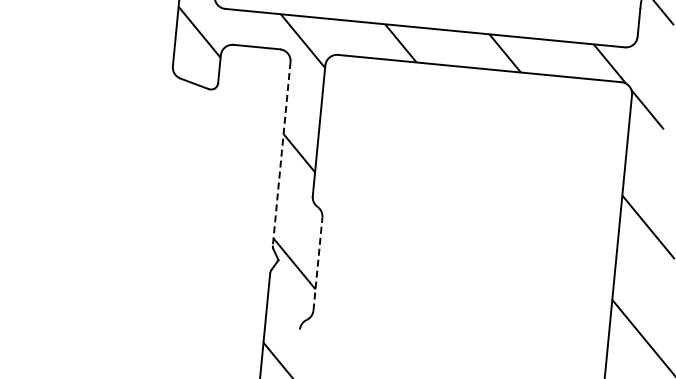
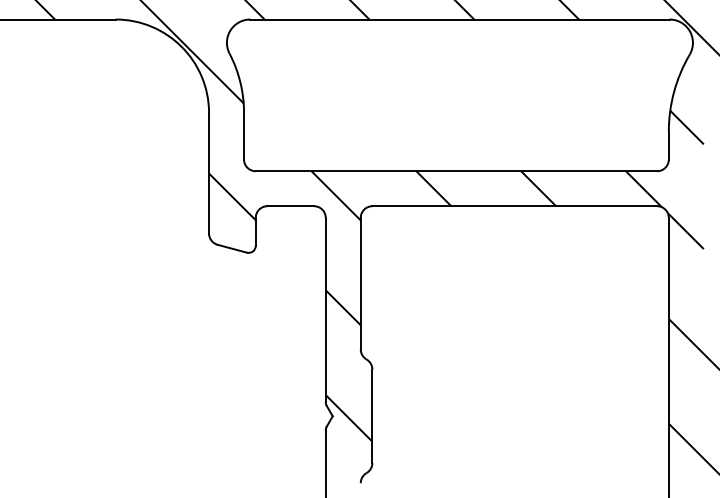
line: (281, 154) -> (325, 310), dashed -> solid
line: (318, 264) -> (372, 416), dashed -> solid

